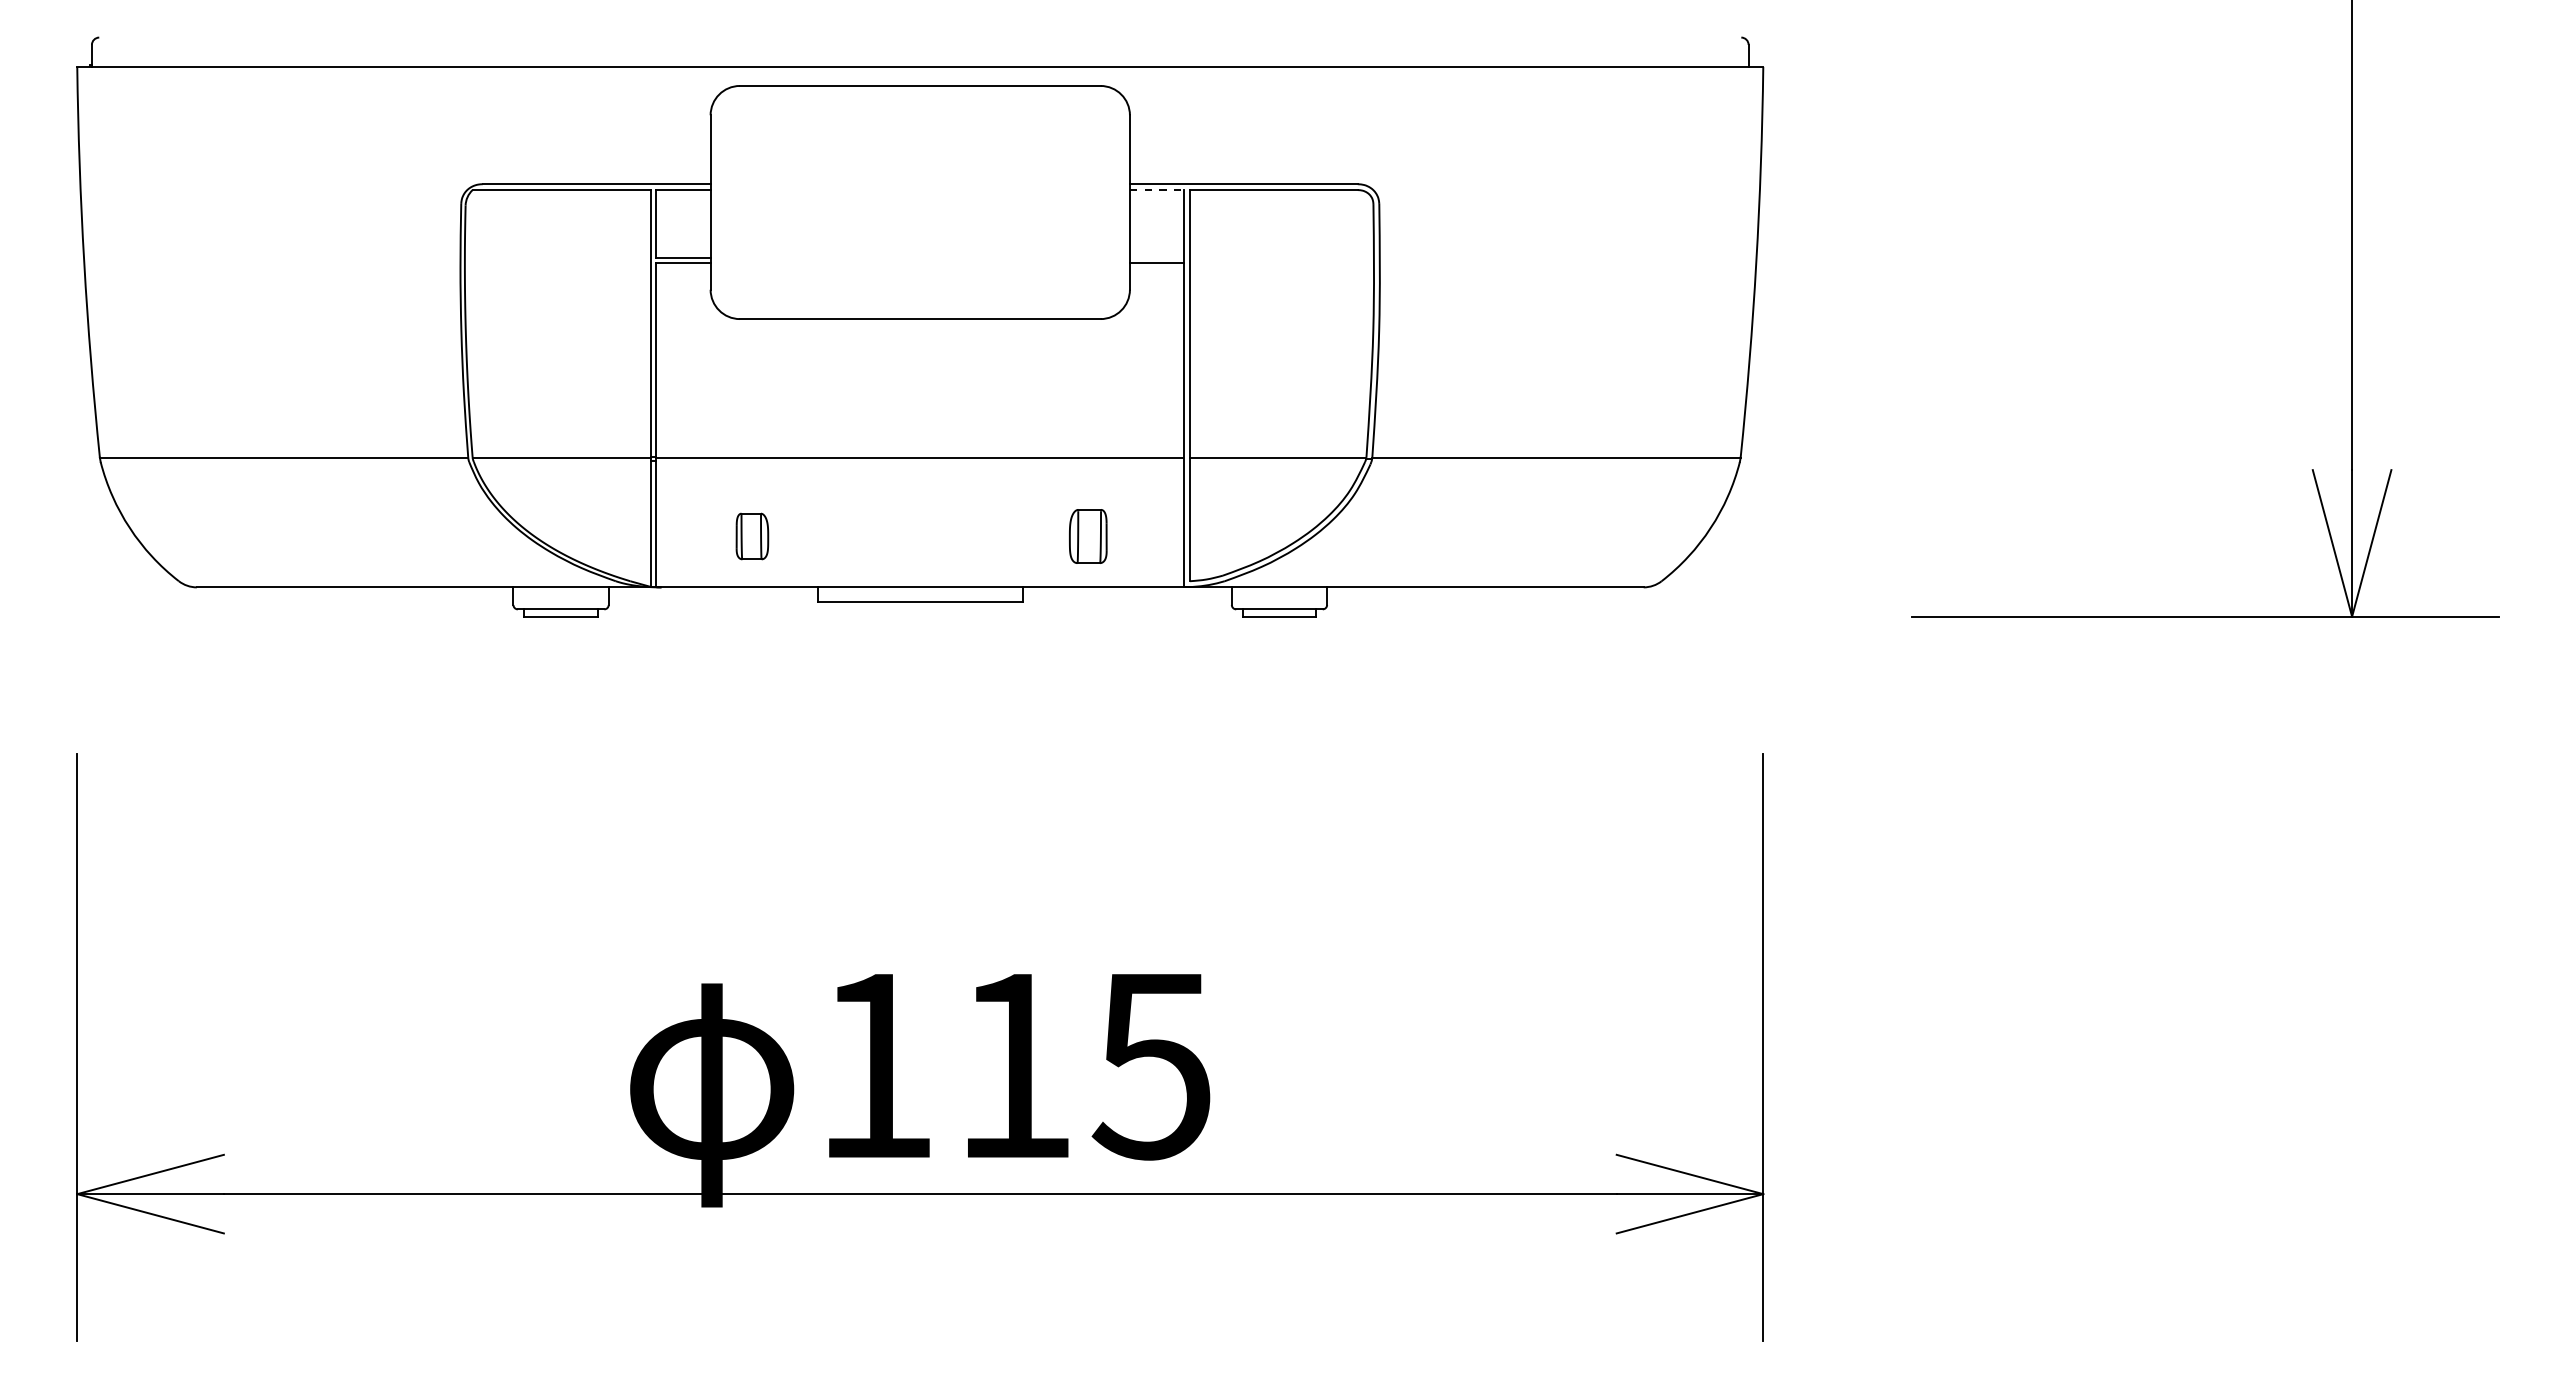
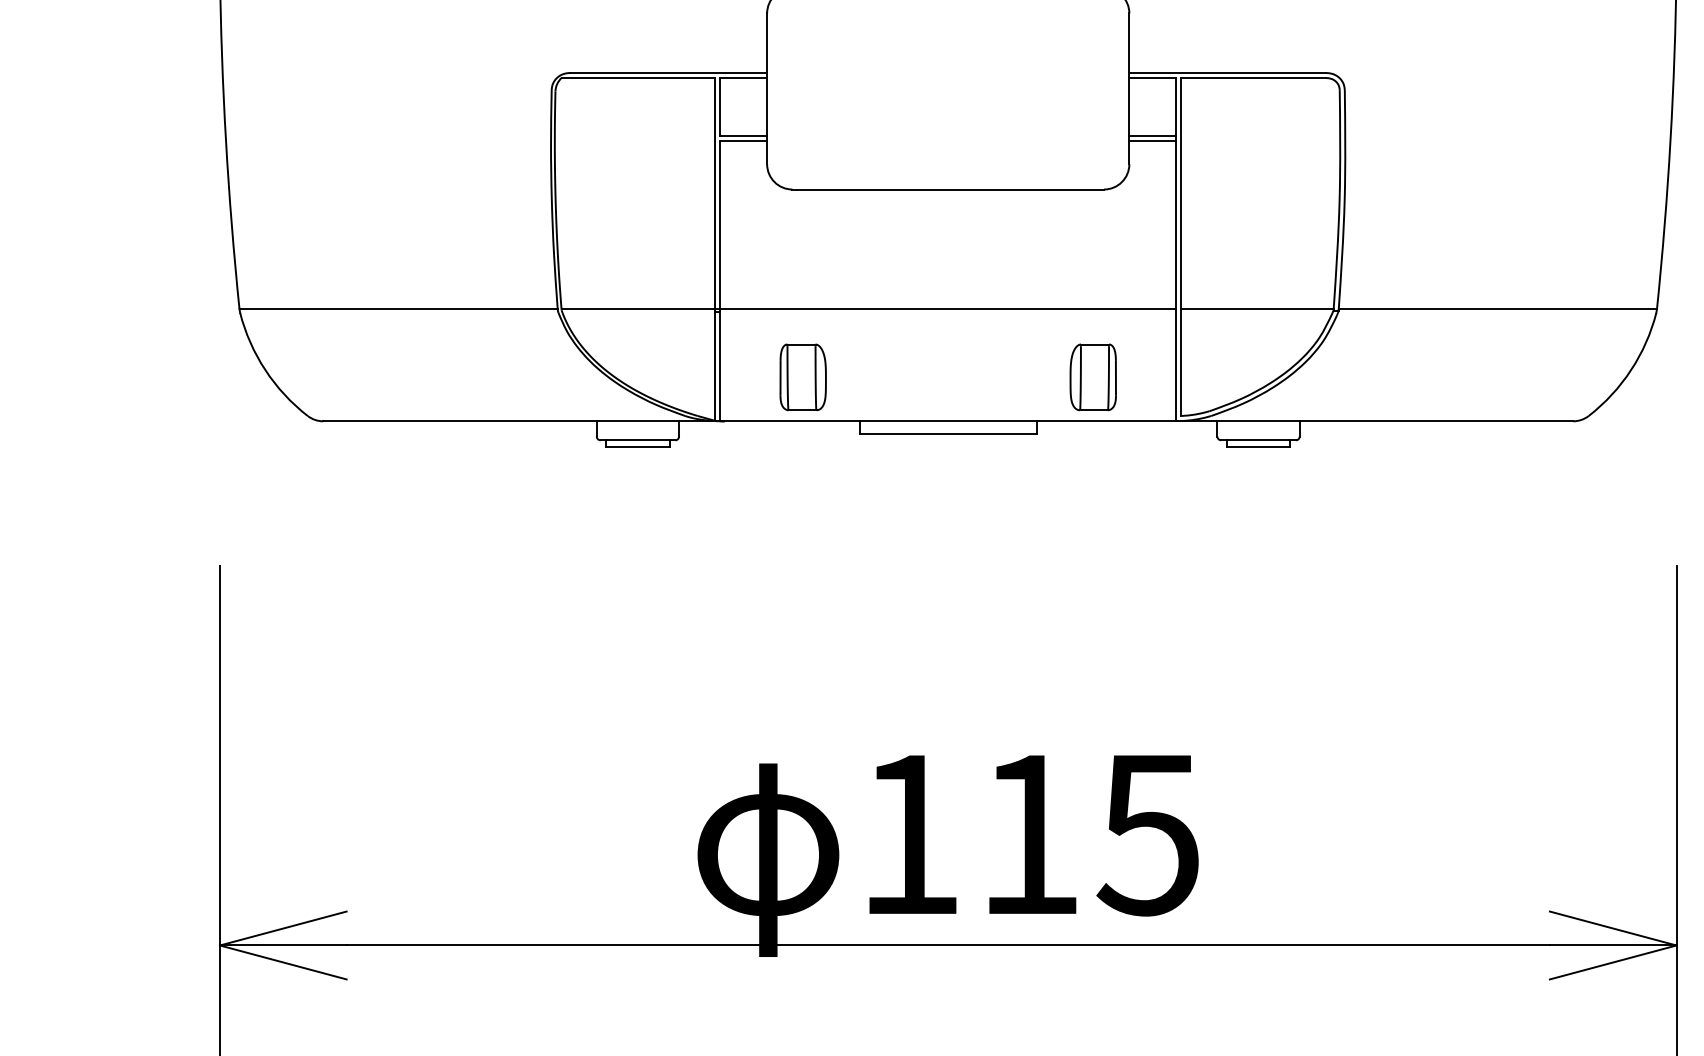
line: (1157, 190) -> (1153, 78), dashed -> solid
line: (1156, 257) -> (1152, 136), added
part: (752, 536) -> (803, 377), size x1.67
part: (1088, 536) -> (1093, 377), size x1.43

